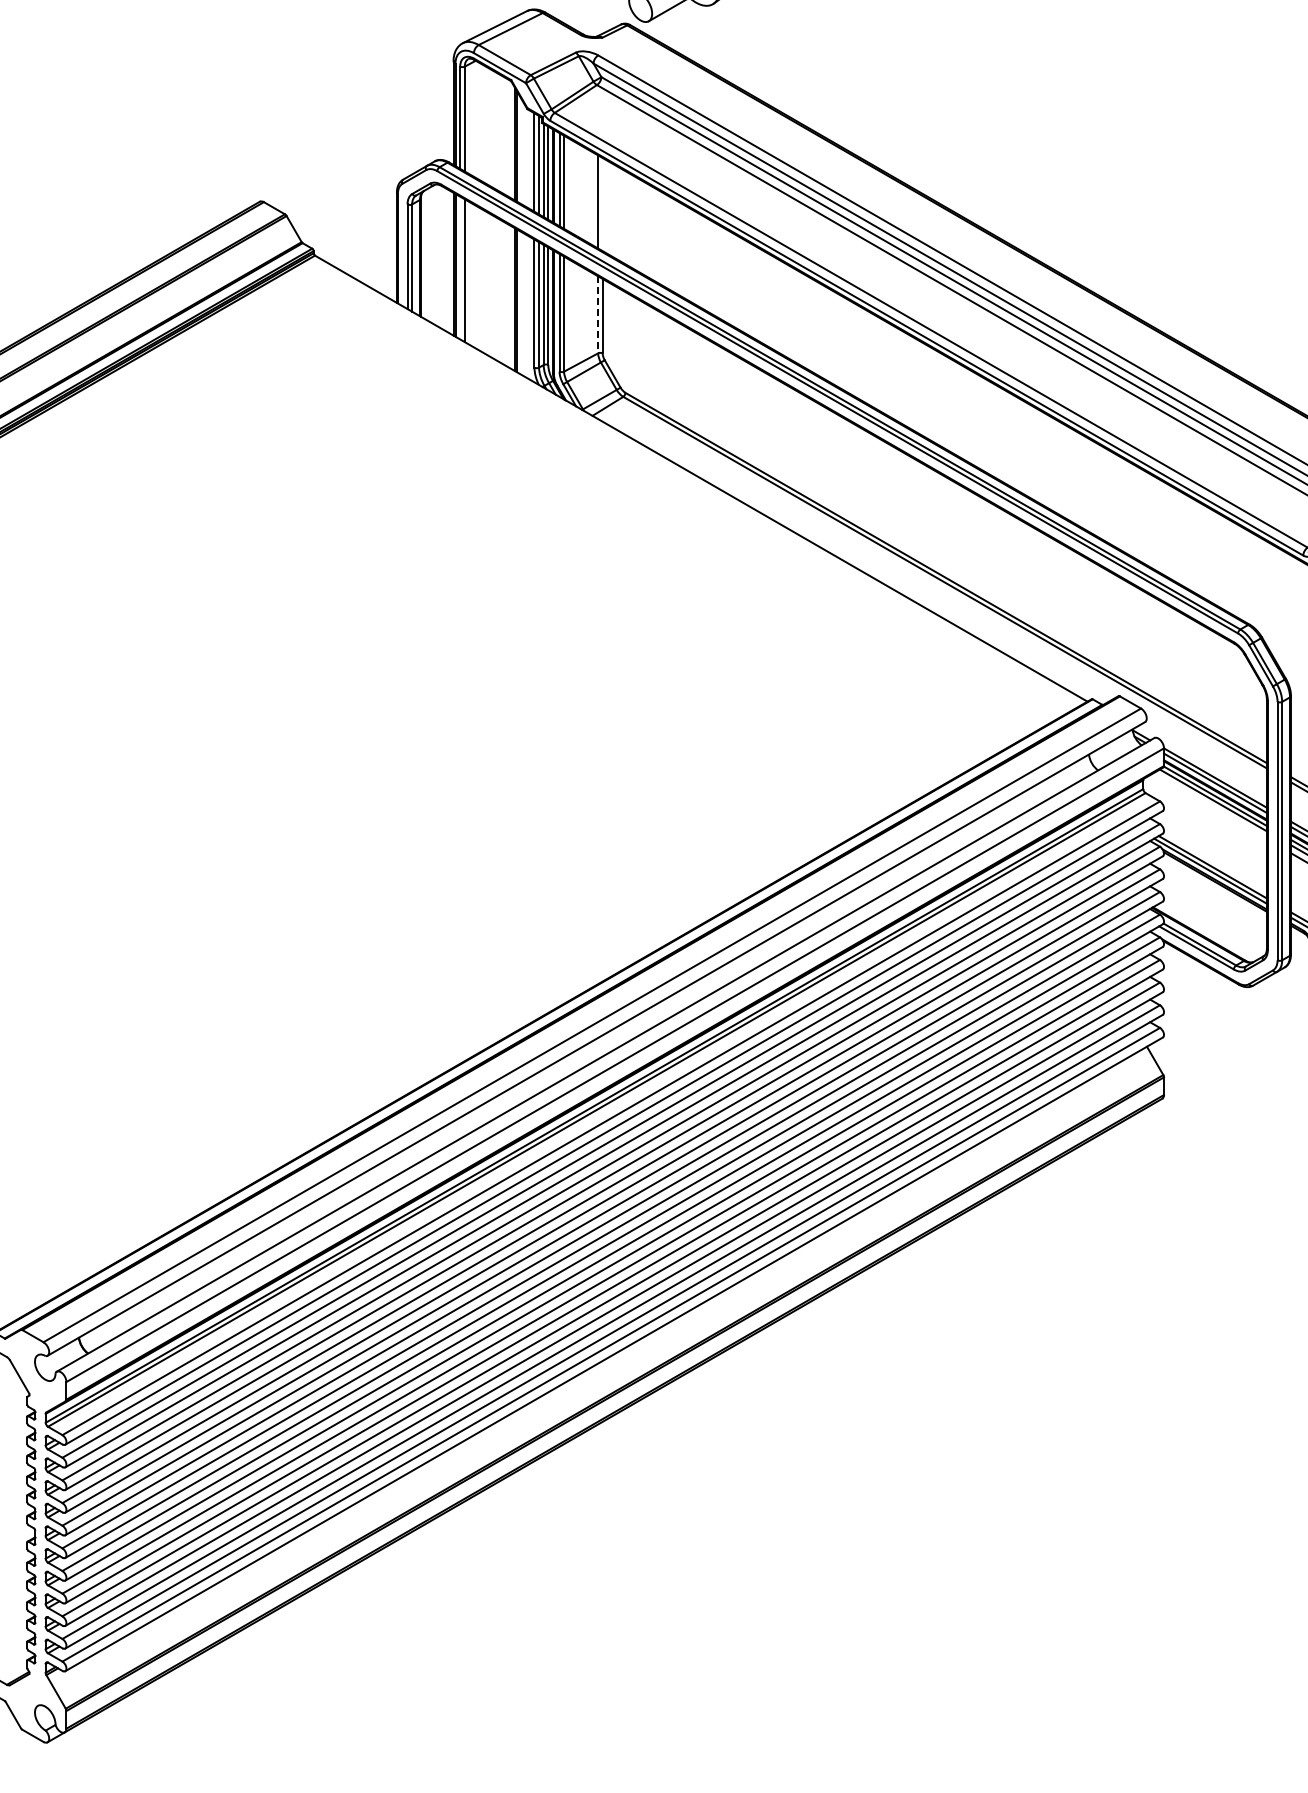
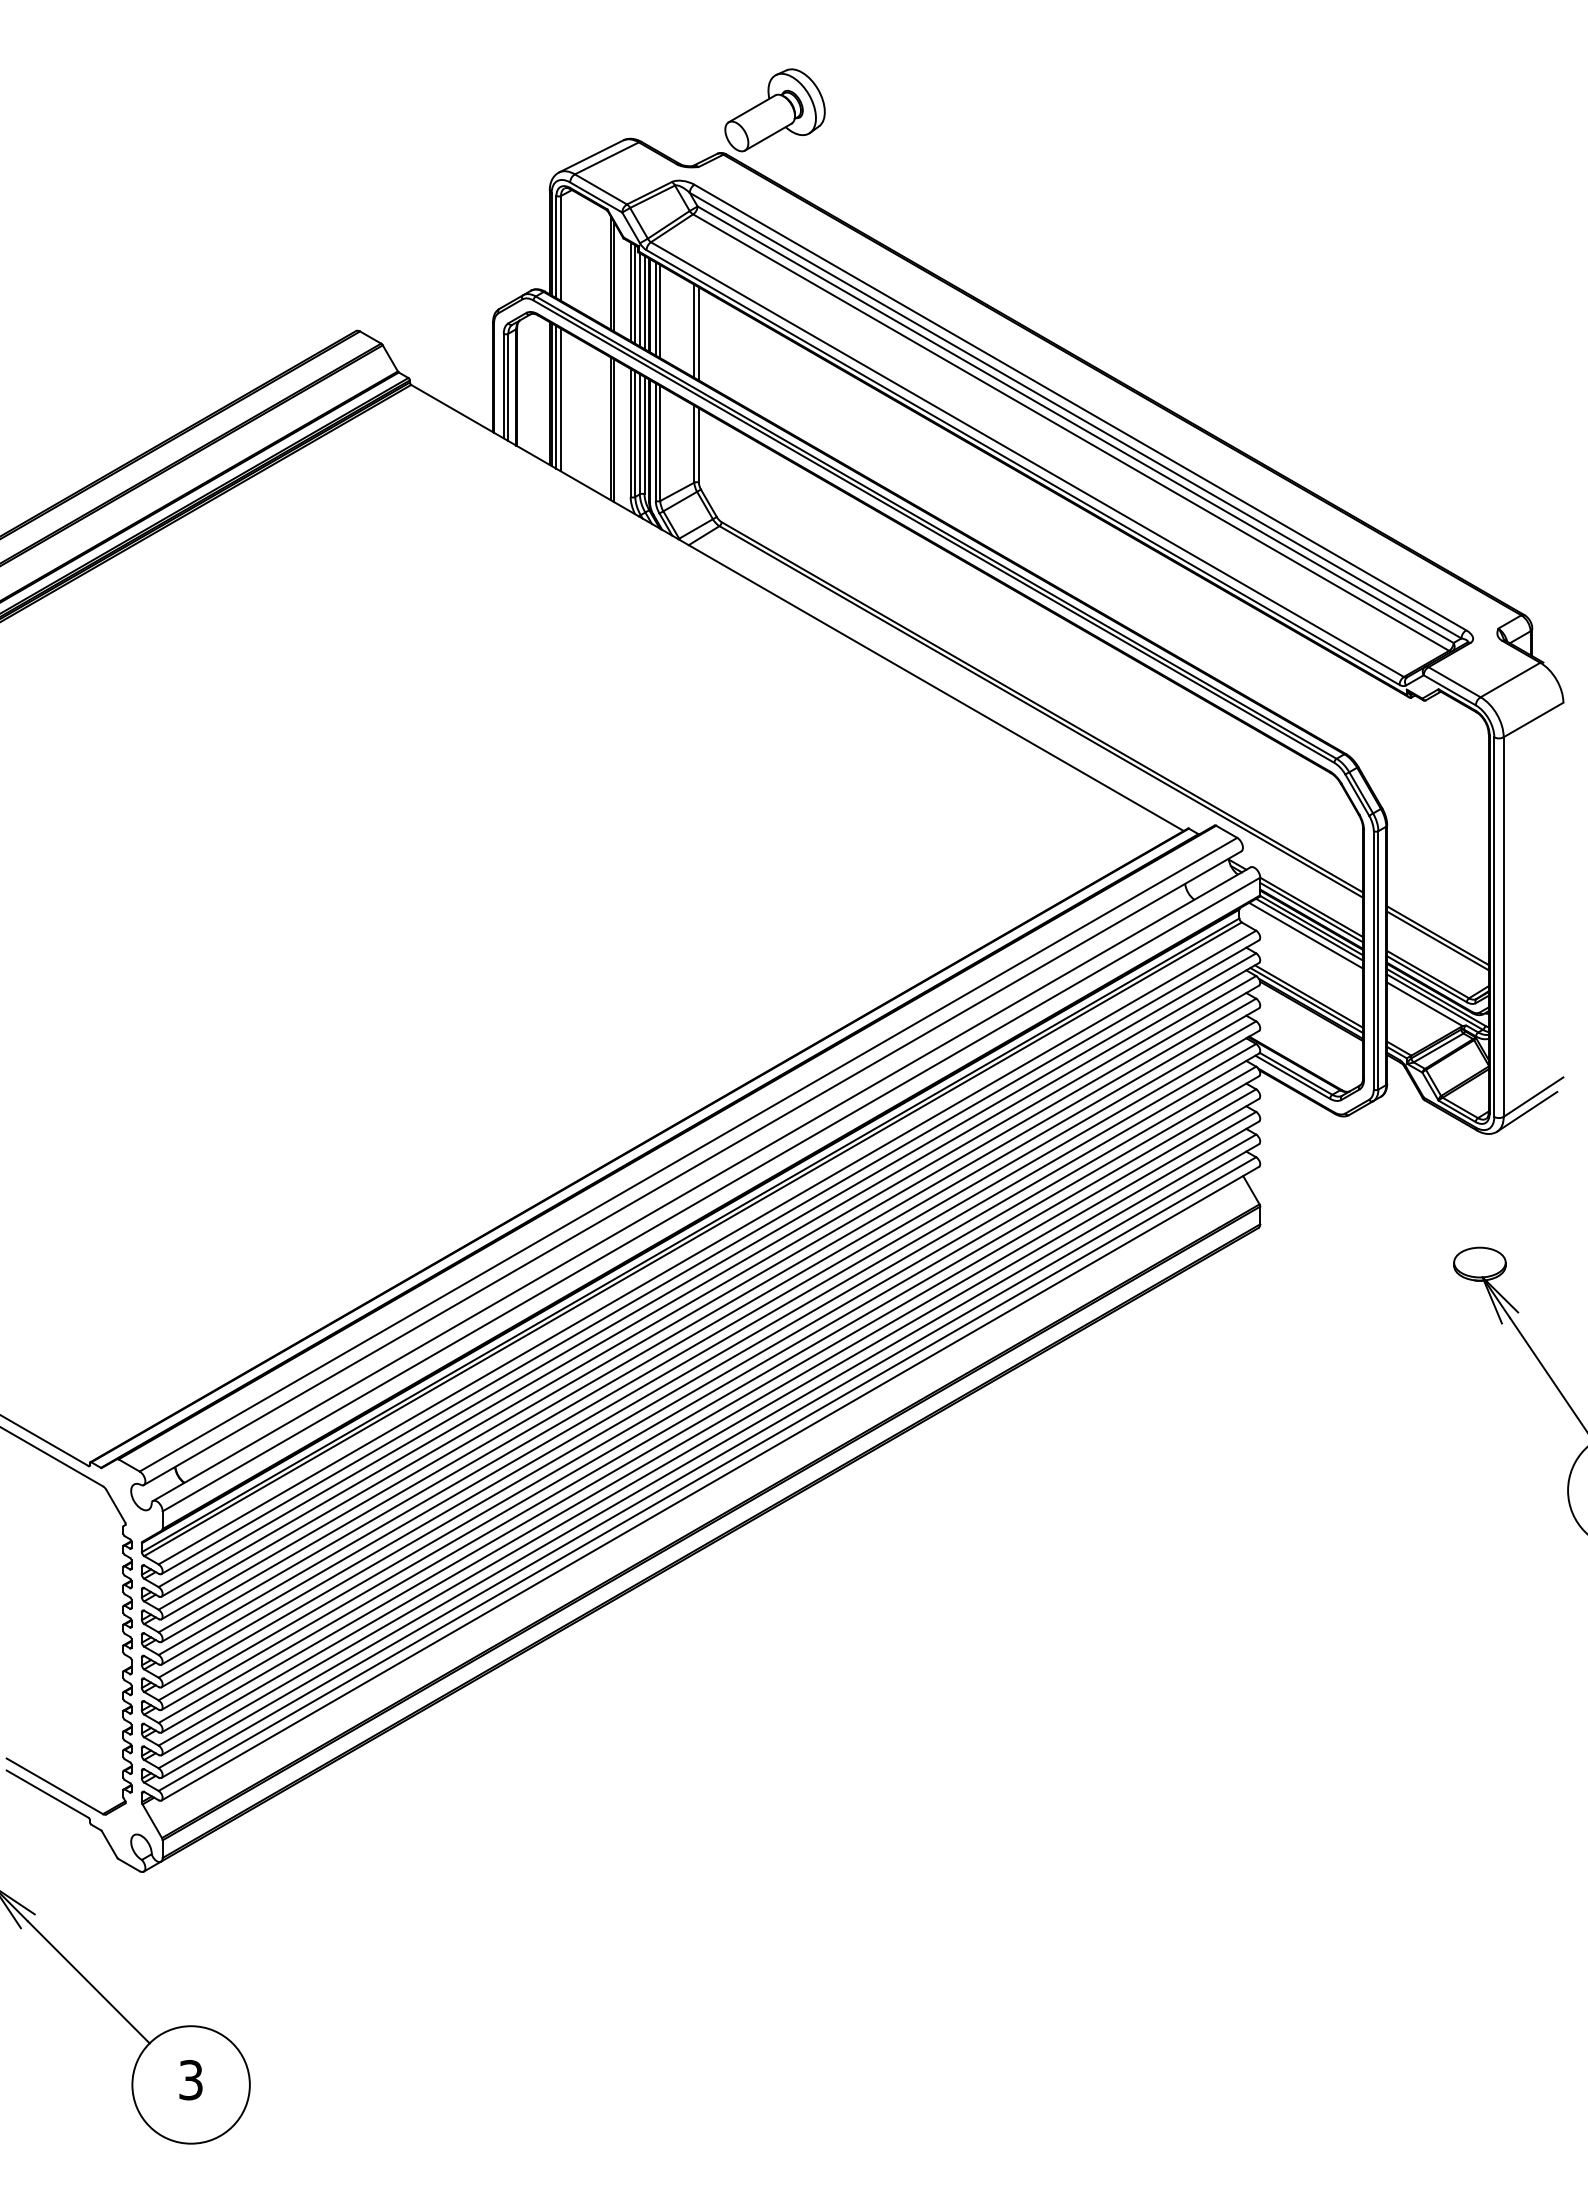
line: (602, 204) -> (698, 333), added
line: (460, 268) -> (556, 397), added
line: (598, 315) -> (694, 444), dashed -> solid
line: (1210, 806) -> (1306, 935), added

